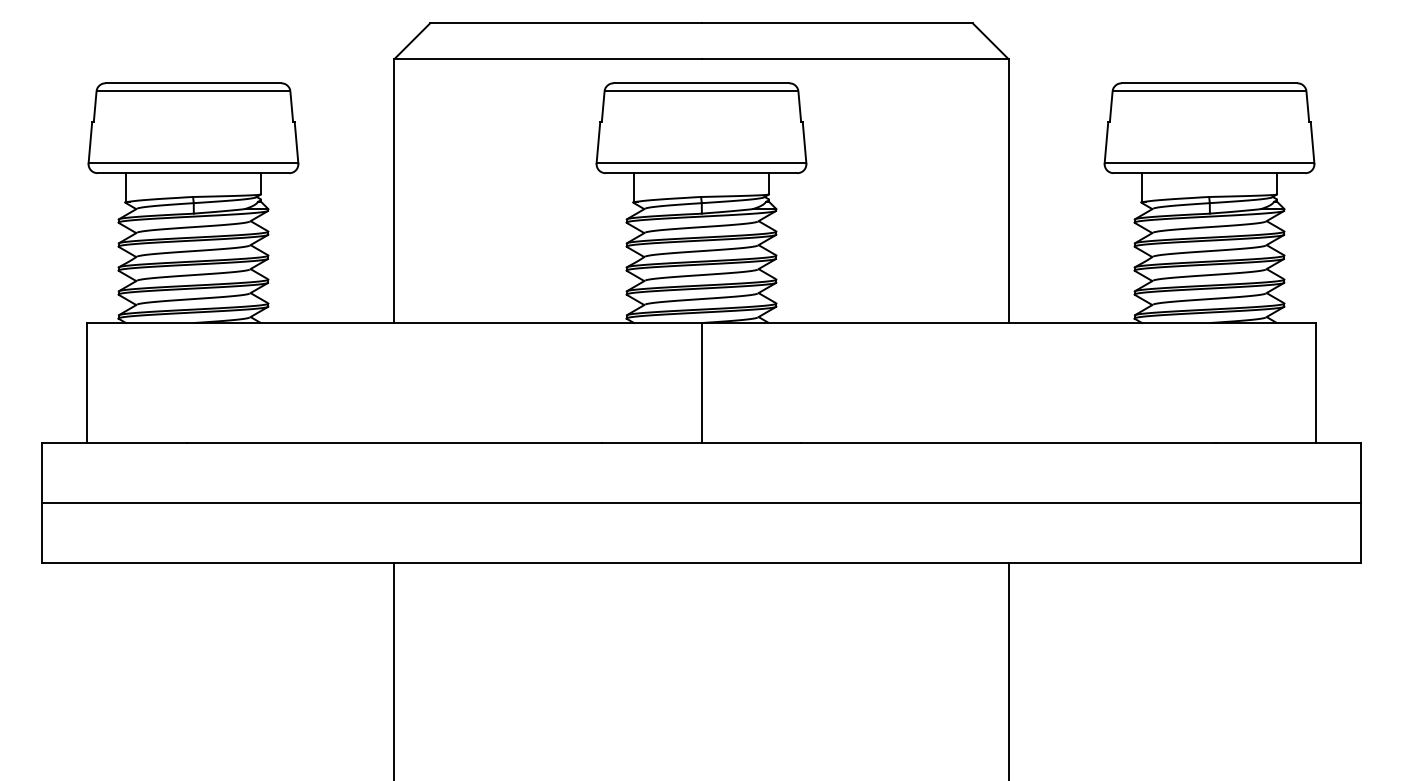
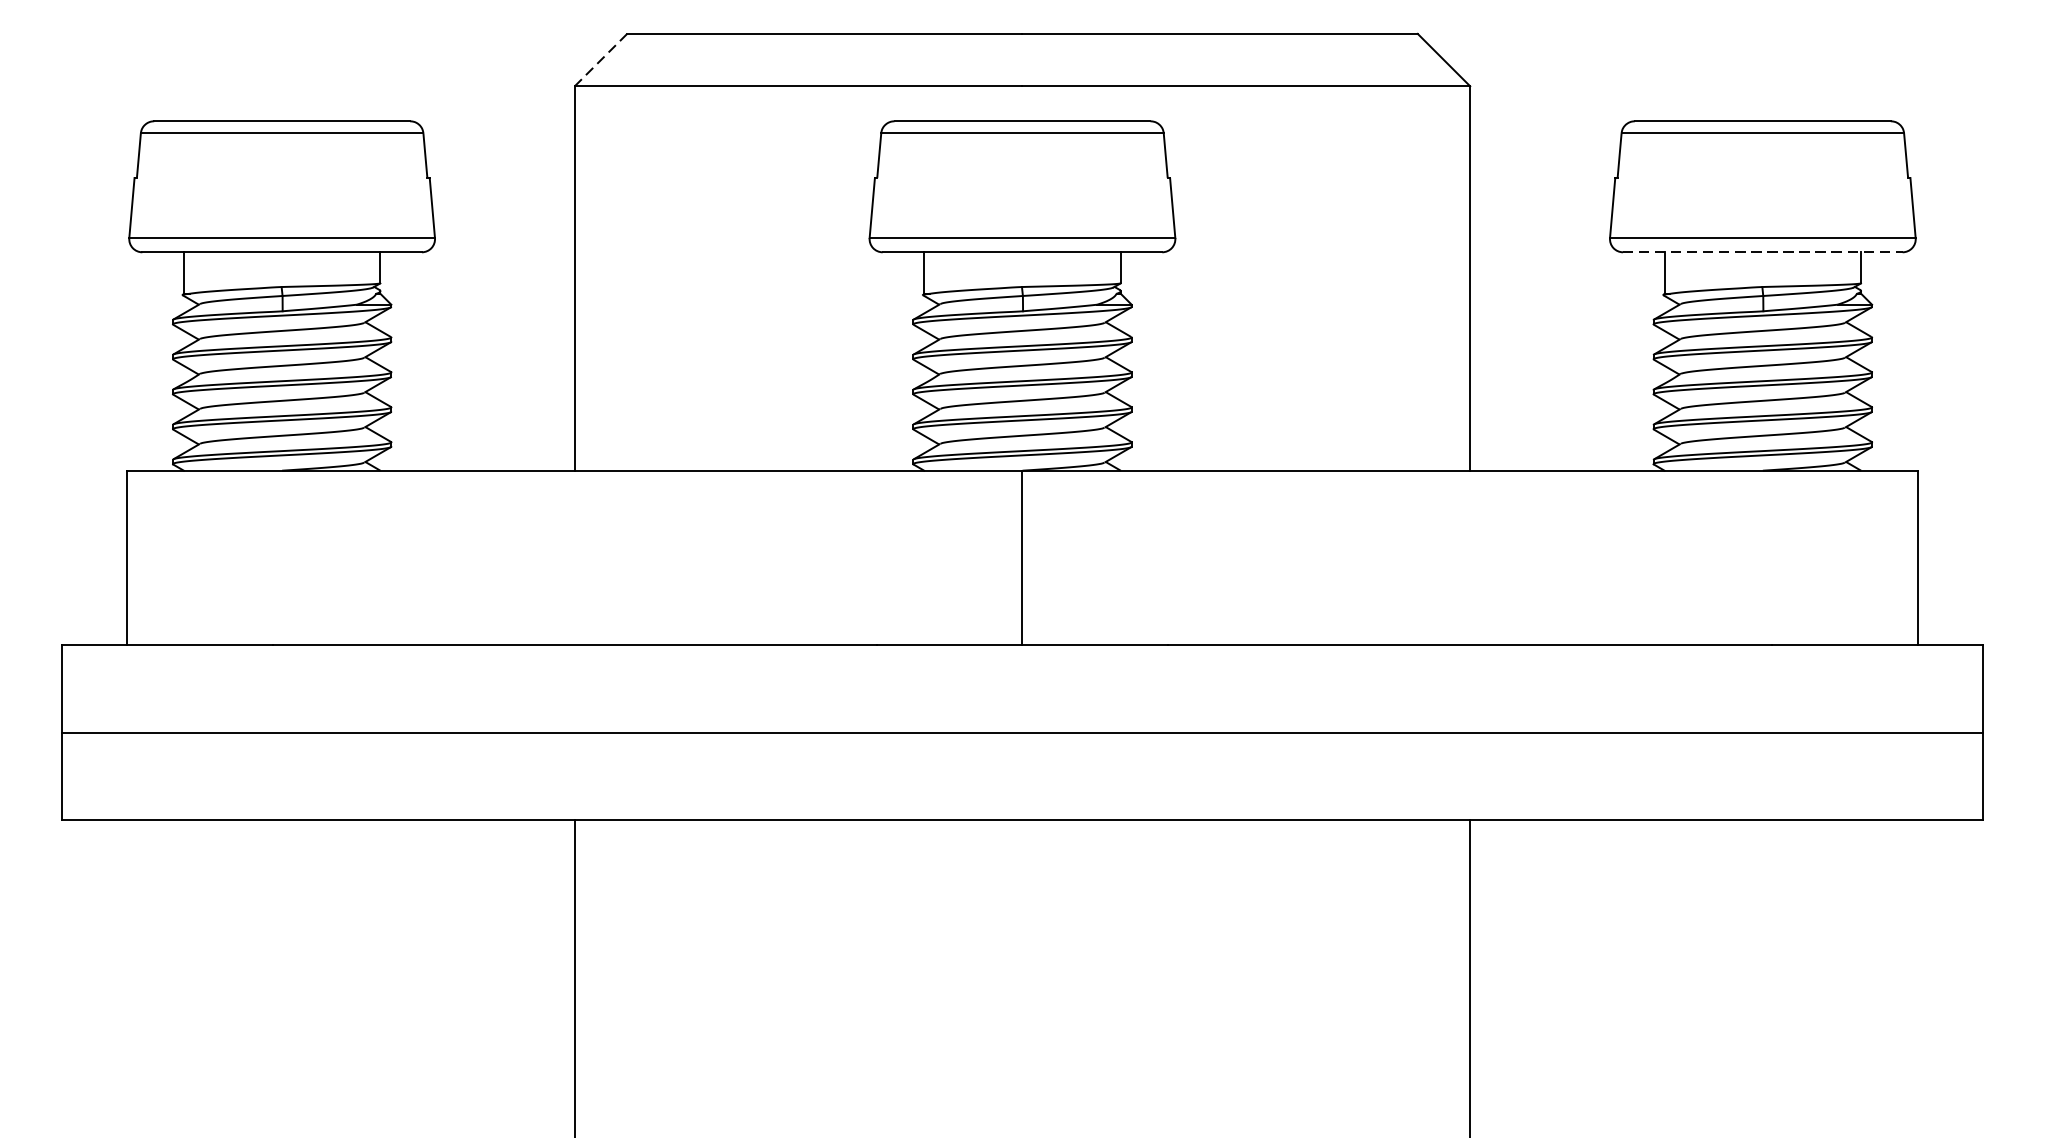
line: (411, 41) -> (599, 60), solid -> dashed
line: (1209, 173) -> (1762, 252), solid -> dashed

